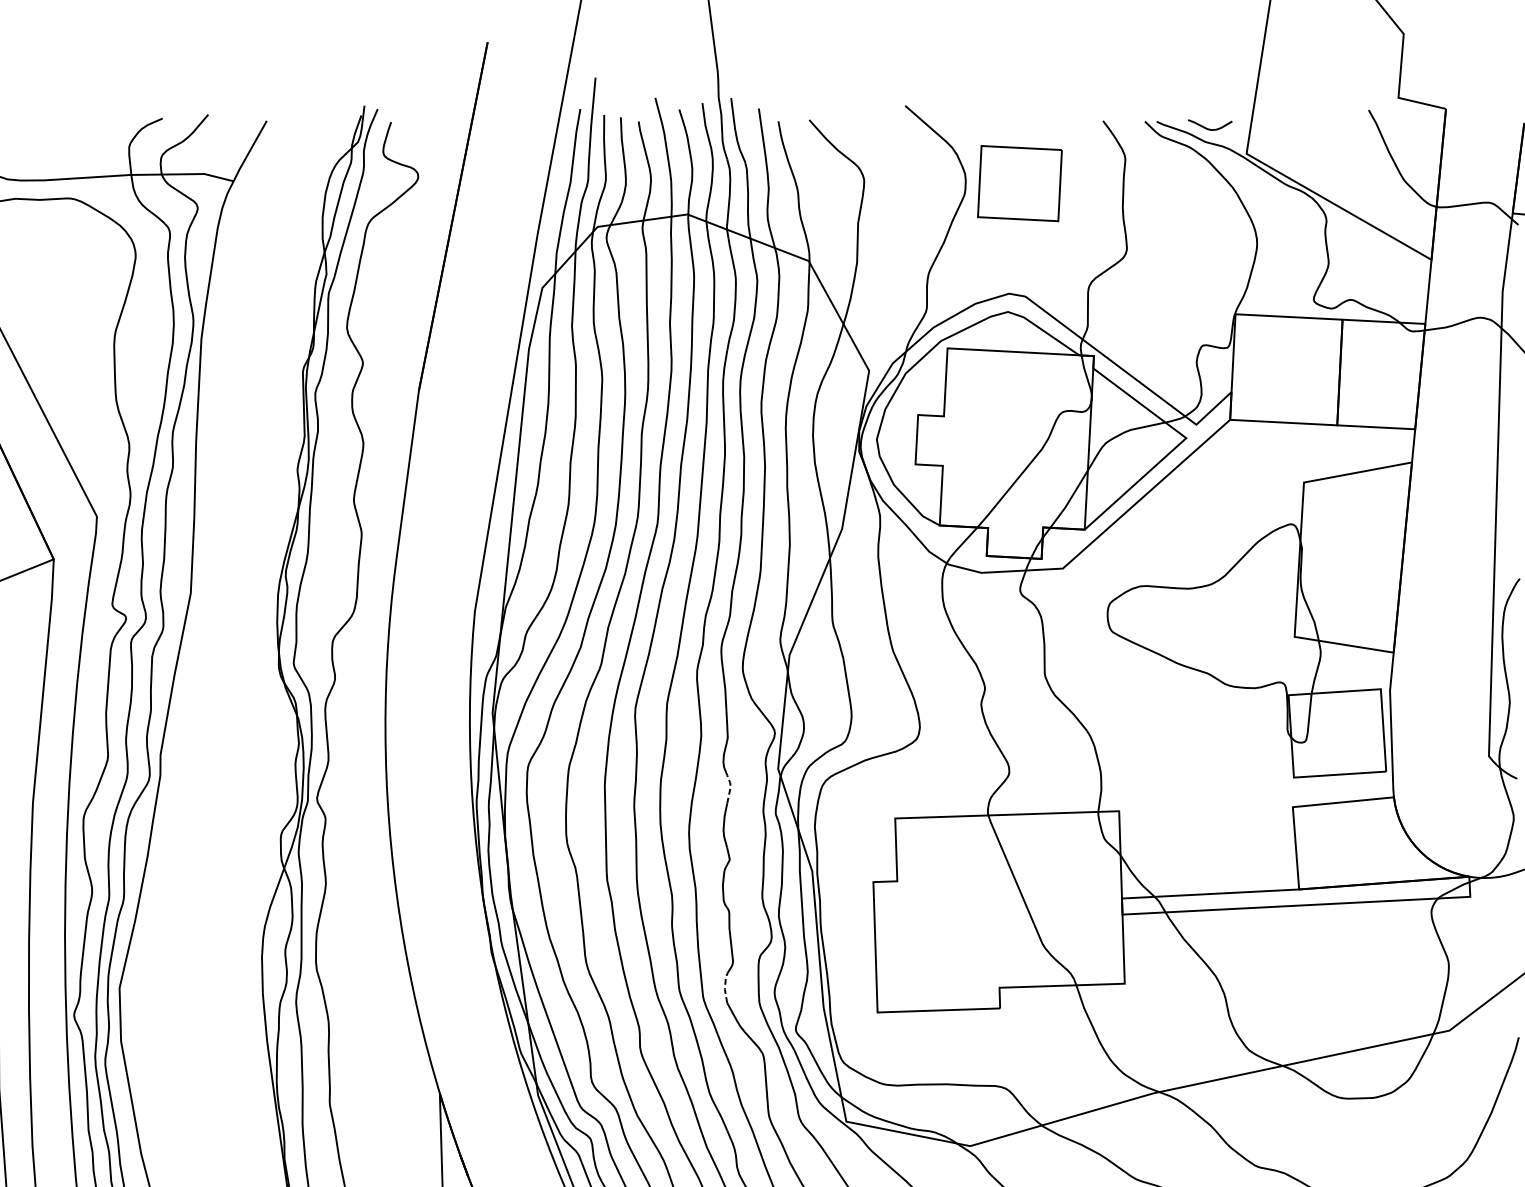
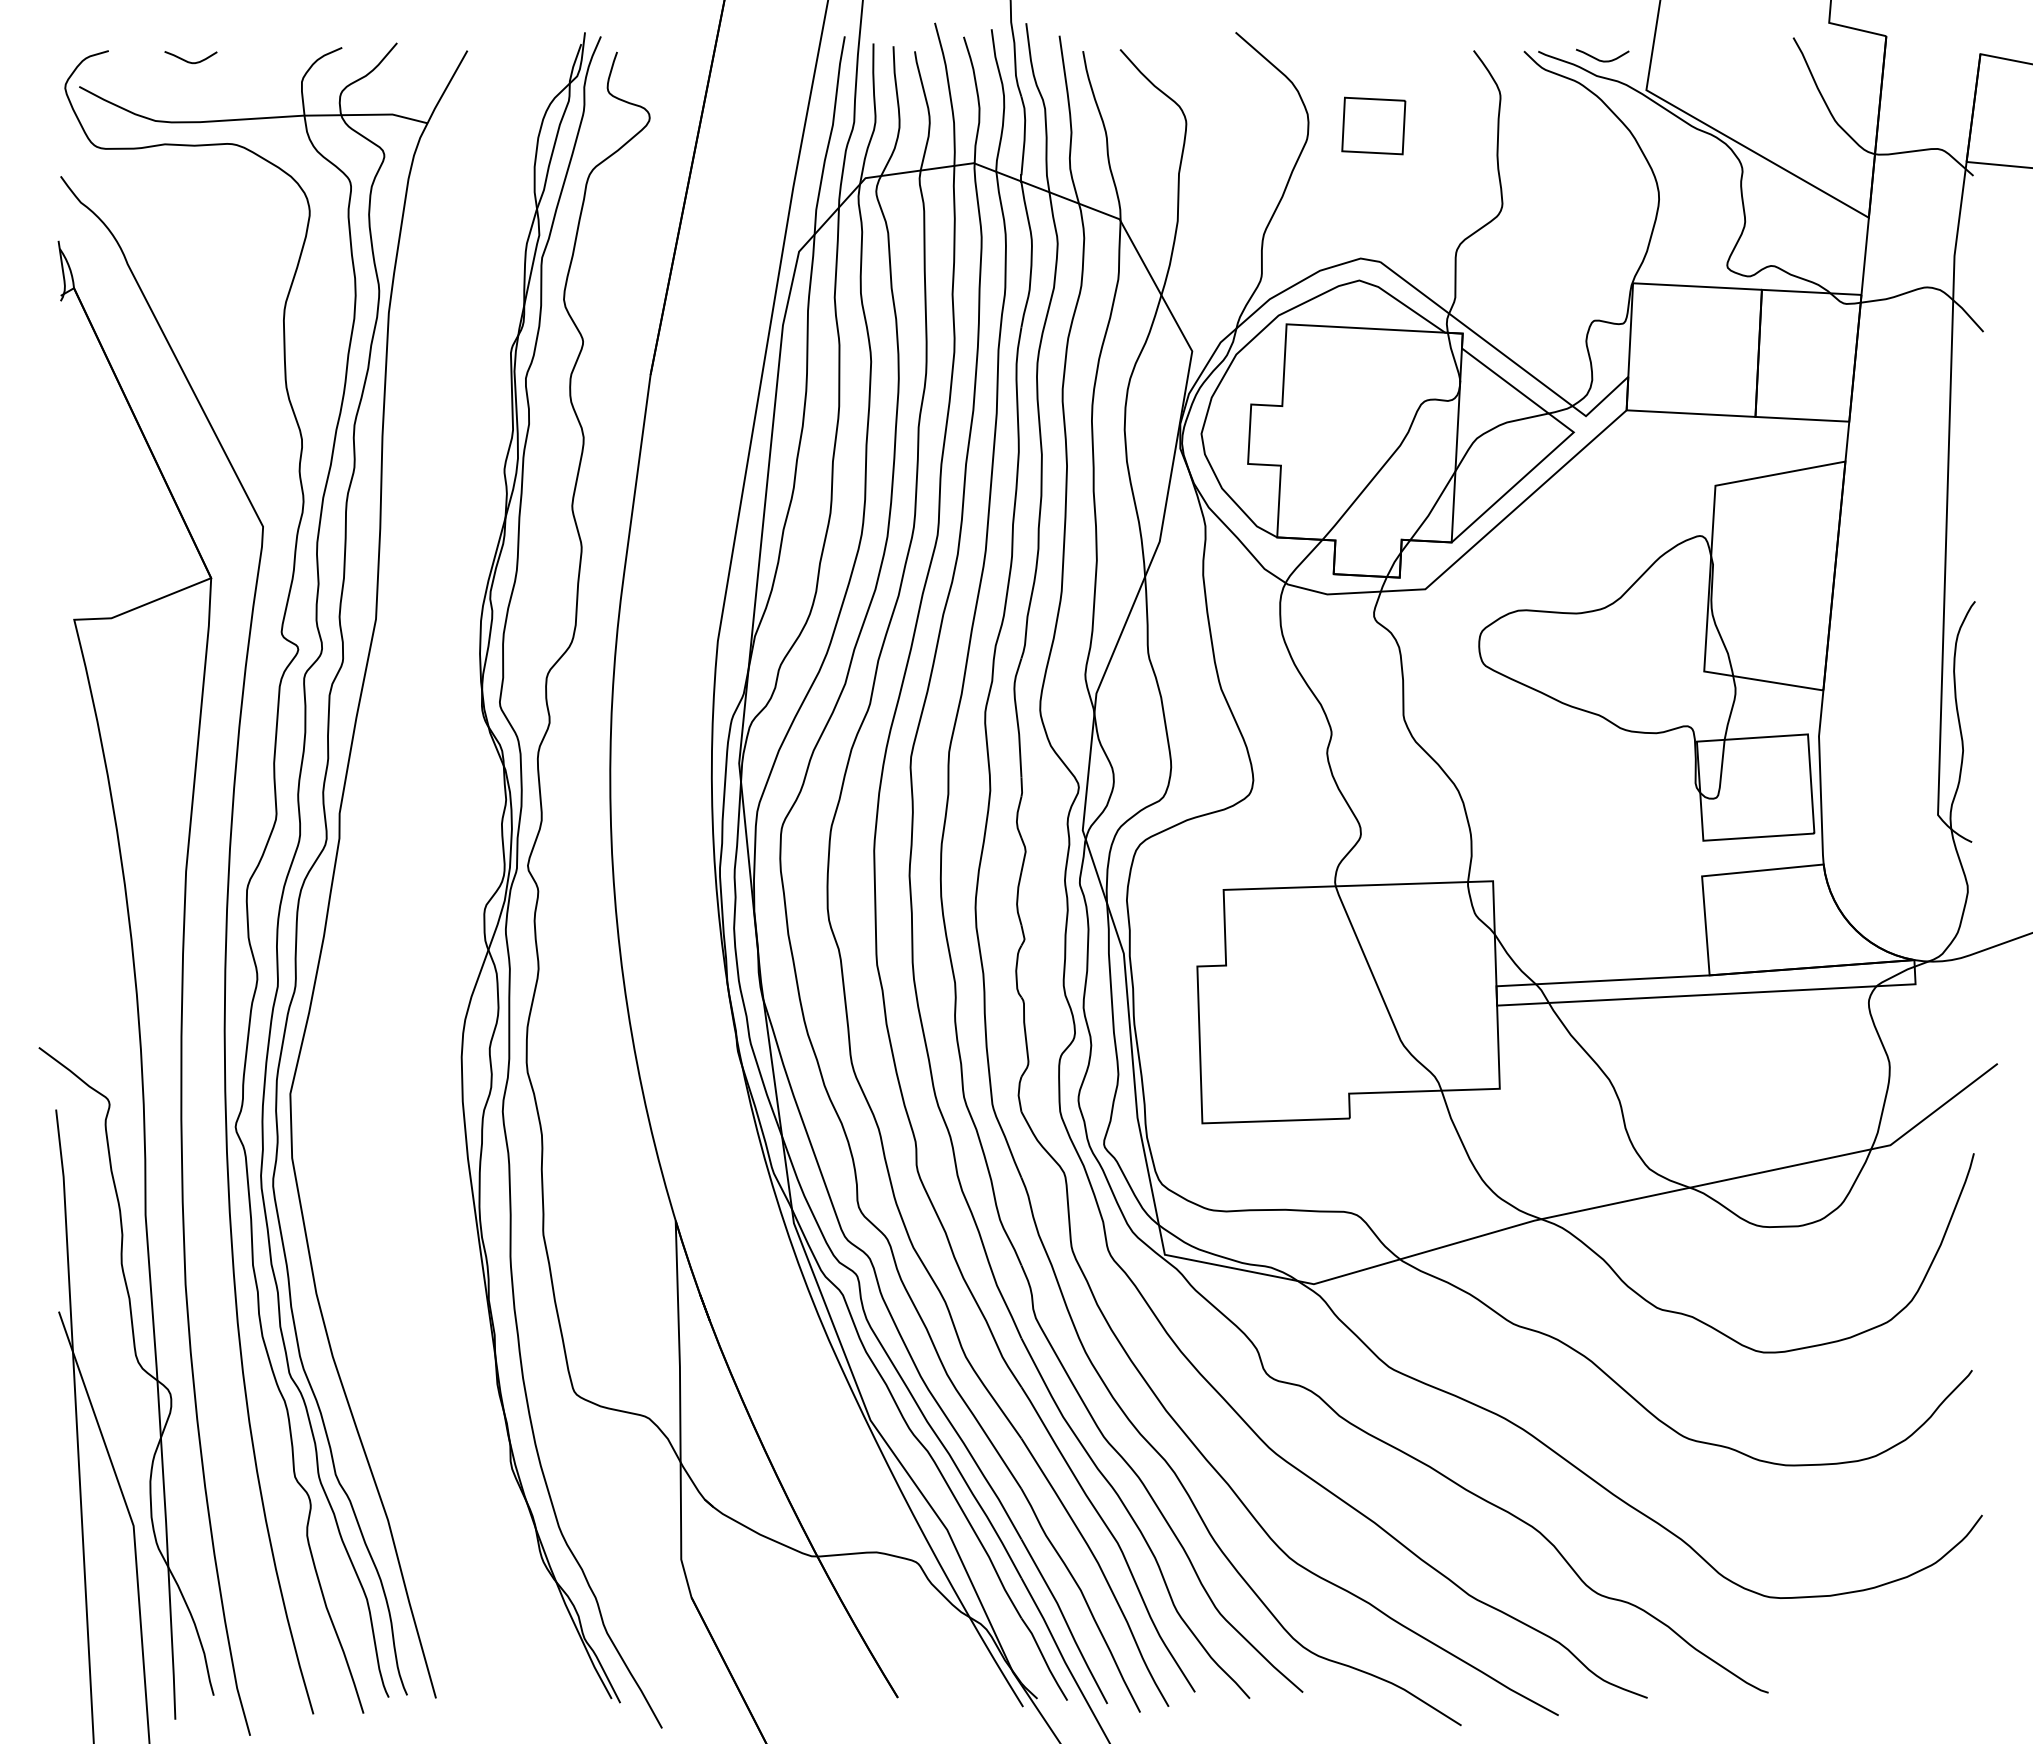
curve: (36, 129) -> (190, 61), added
part: (1019, 183) -> (1373, 125), size x0.62
line: (730, 788) -> (1025, 853), dashed -> solid
line: (724, 987) -> (1018, 1093), dashed -> solid

